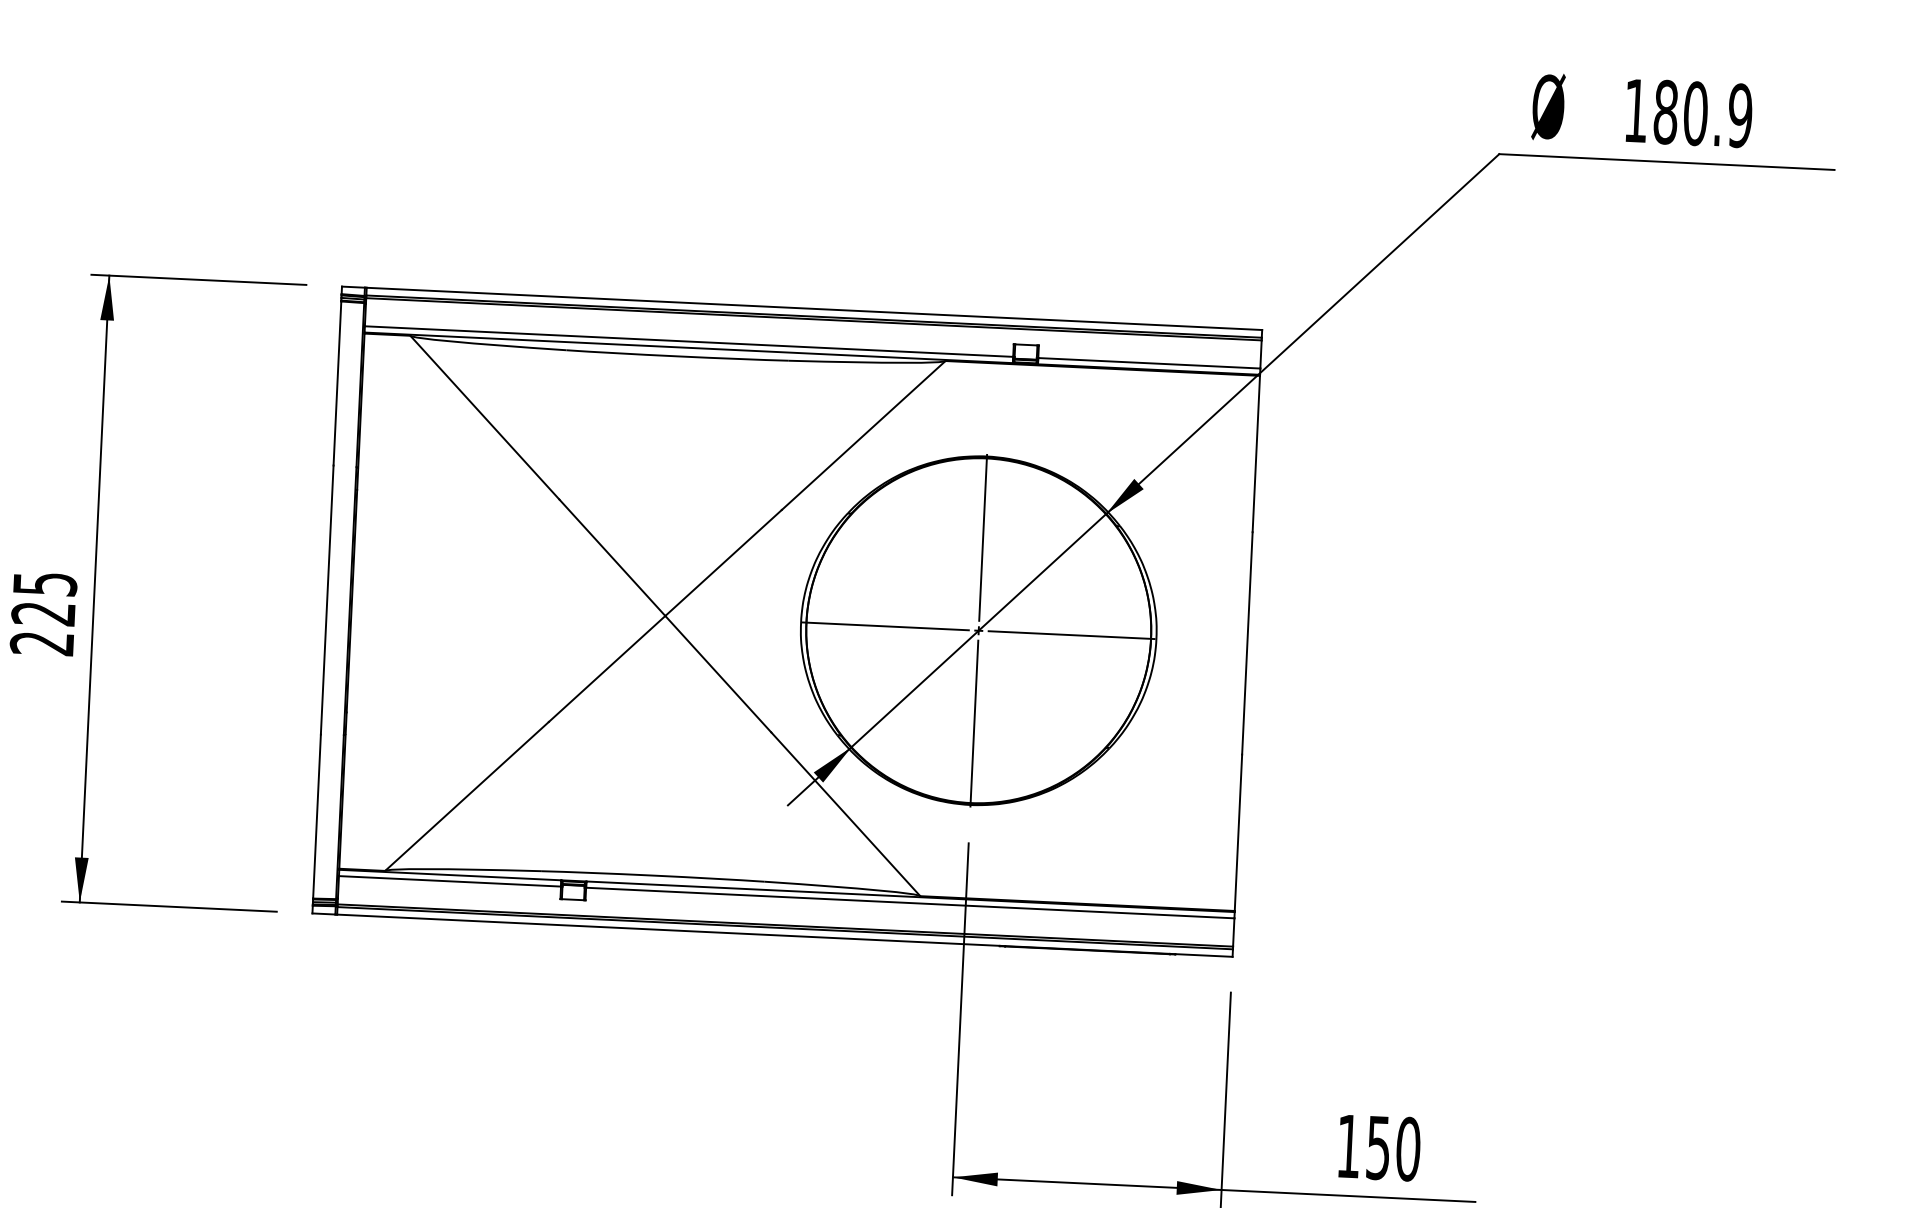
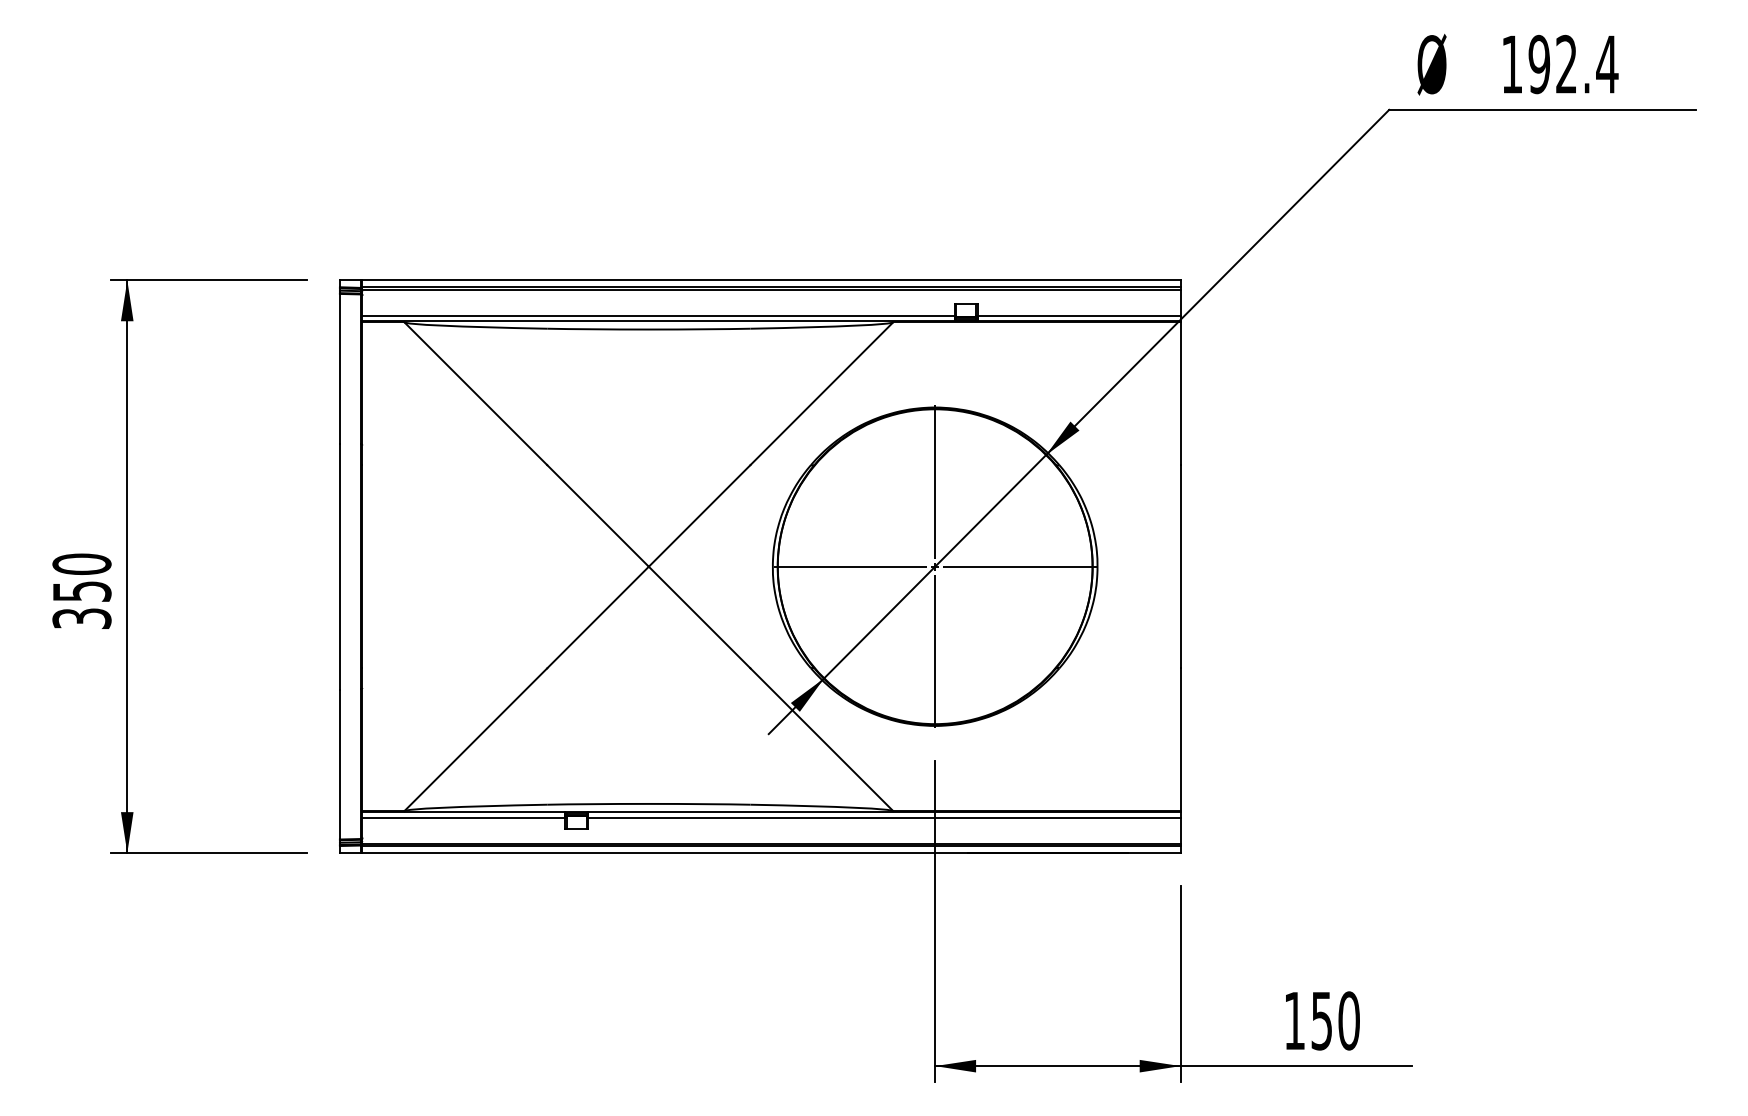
text: (1703, 114) -> (1573, 64), 180.9 -> 192.4
text: (43, 613) -> (81, 591), 225 -> 350

